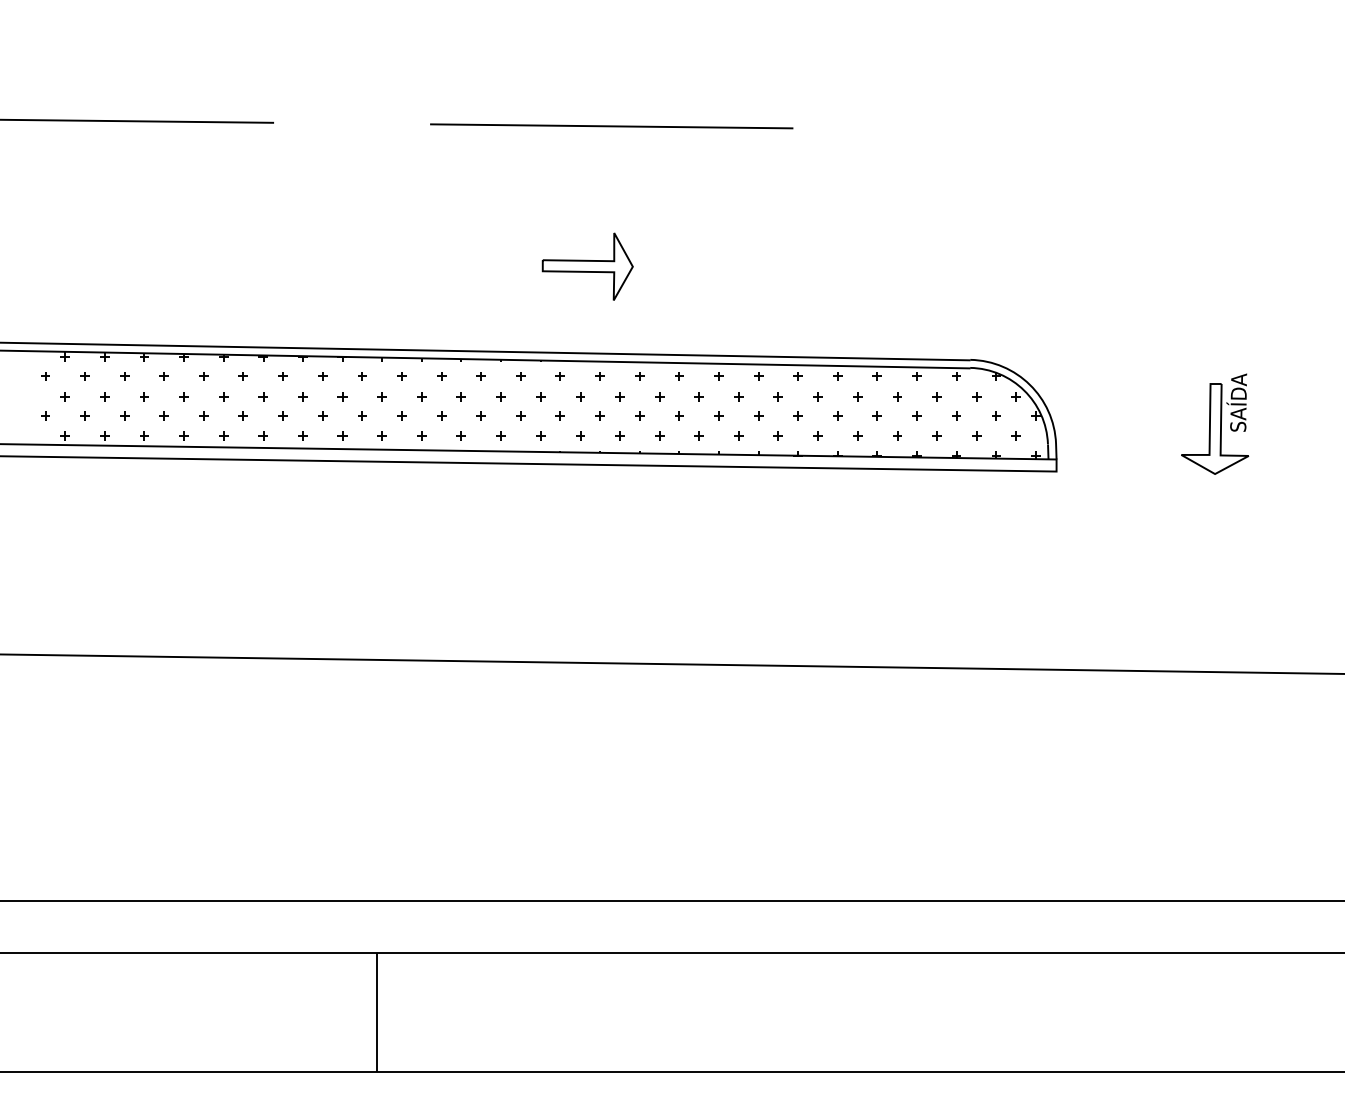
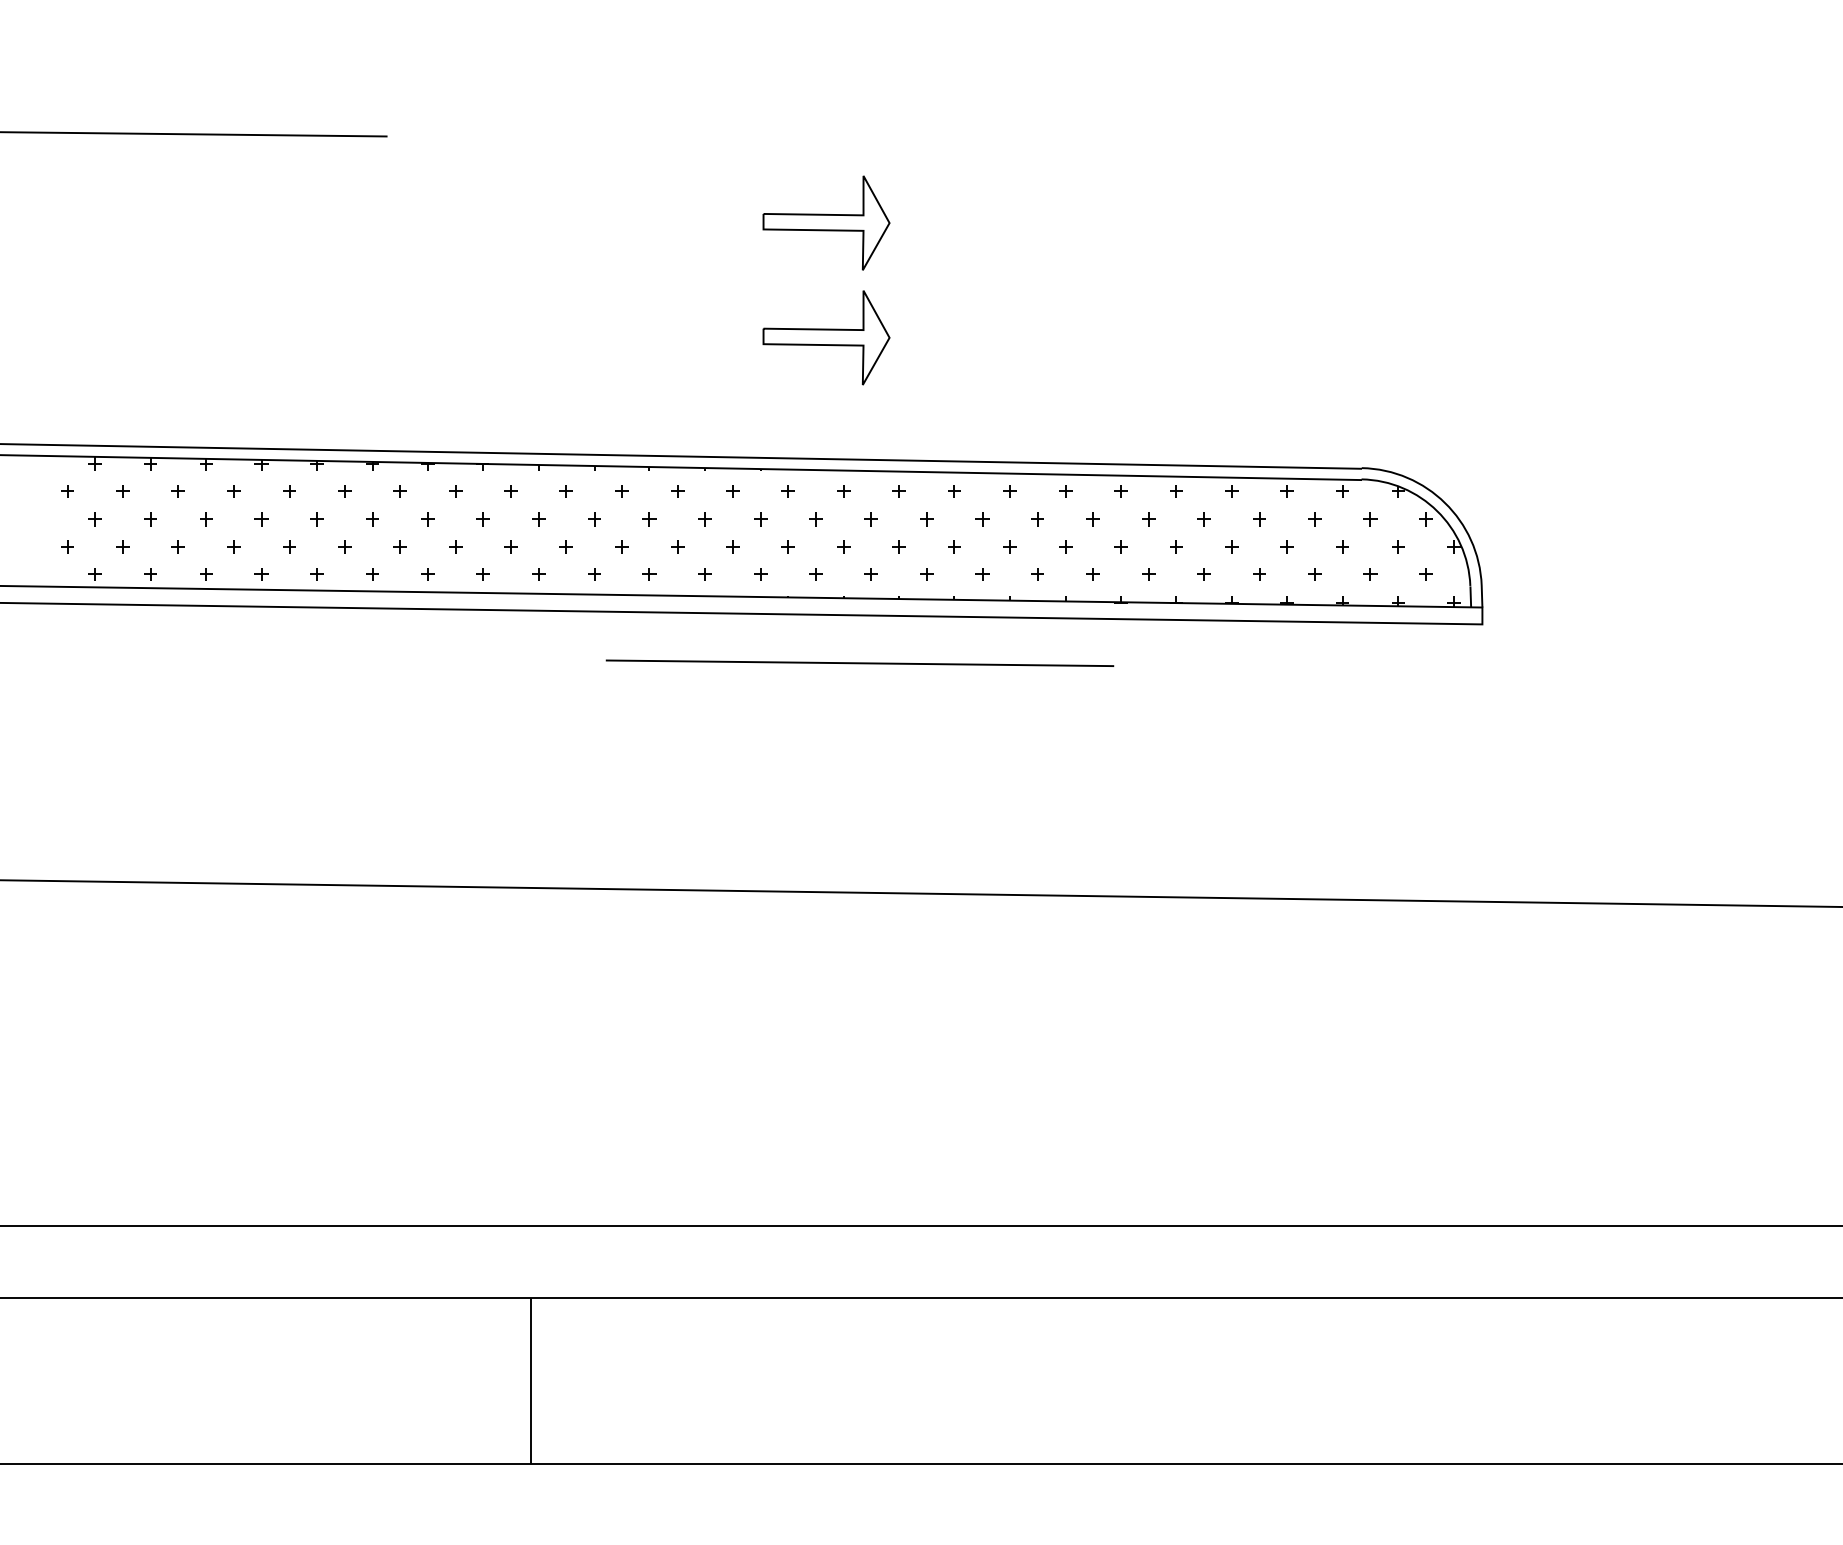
line: (611, 126) -> (859, 663), moved
part: (587, 184) -> (826, 222), added
part: (1215, 423) -> (1704, 557), removed

